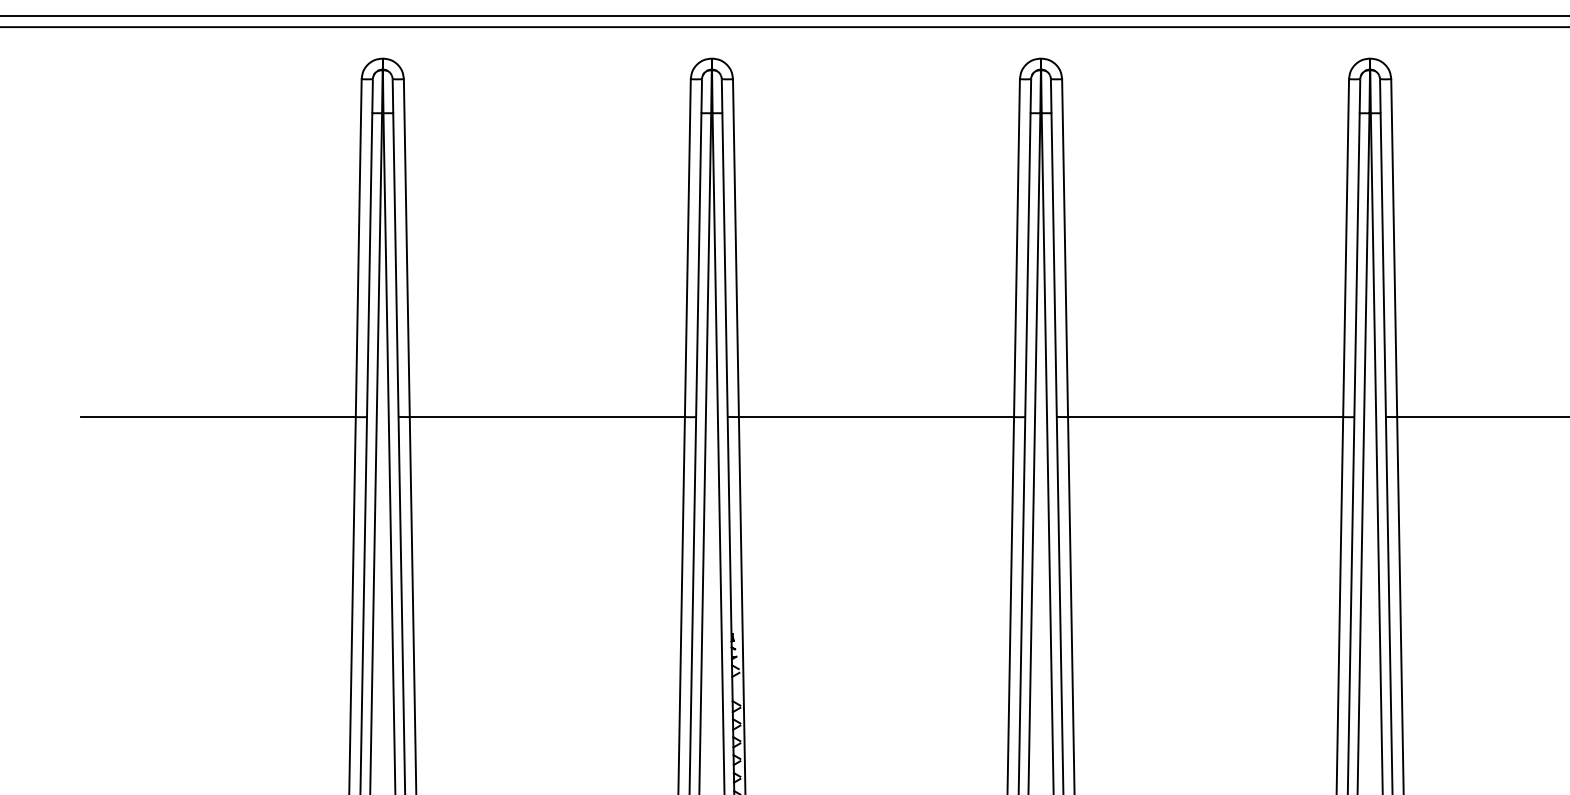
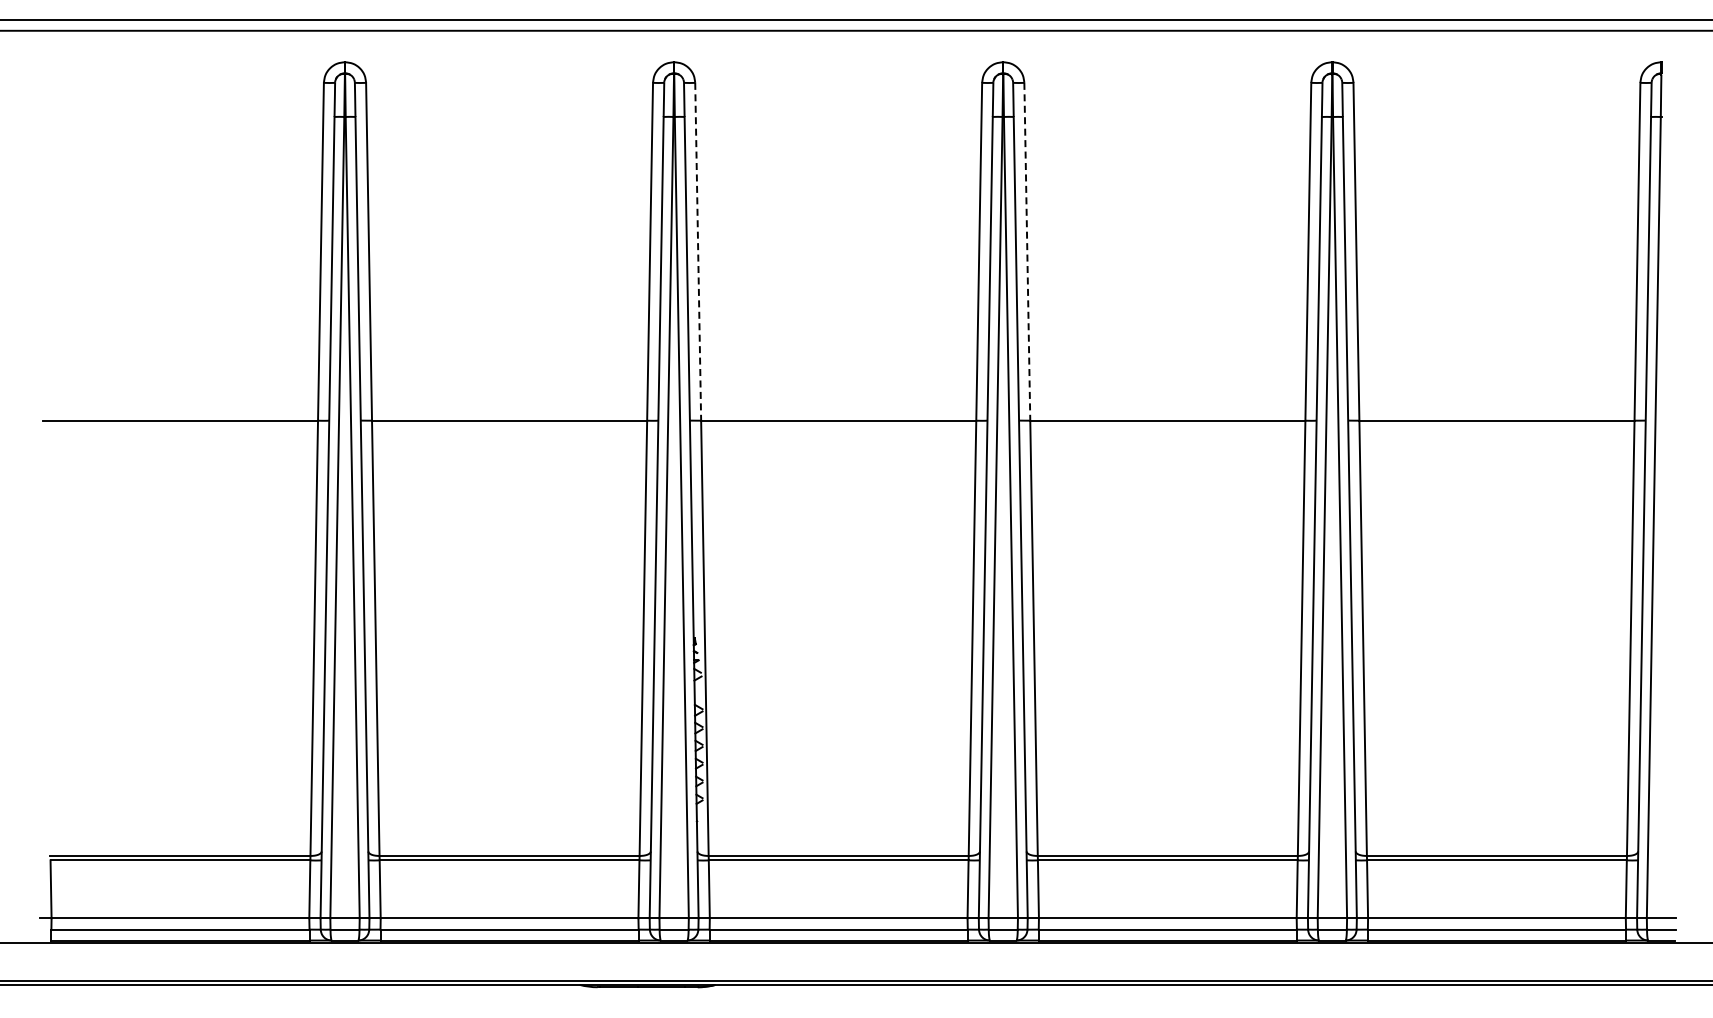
line: (736, 247) -> (698, 251), solid -> dashed
line: (1065, 247) -> (1027, 251), solid -> dashed

